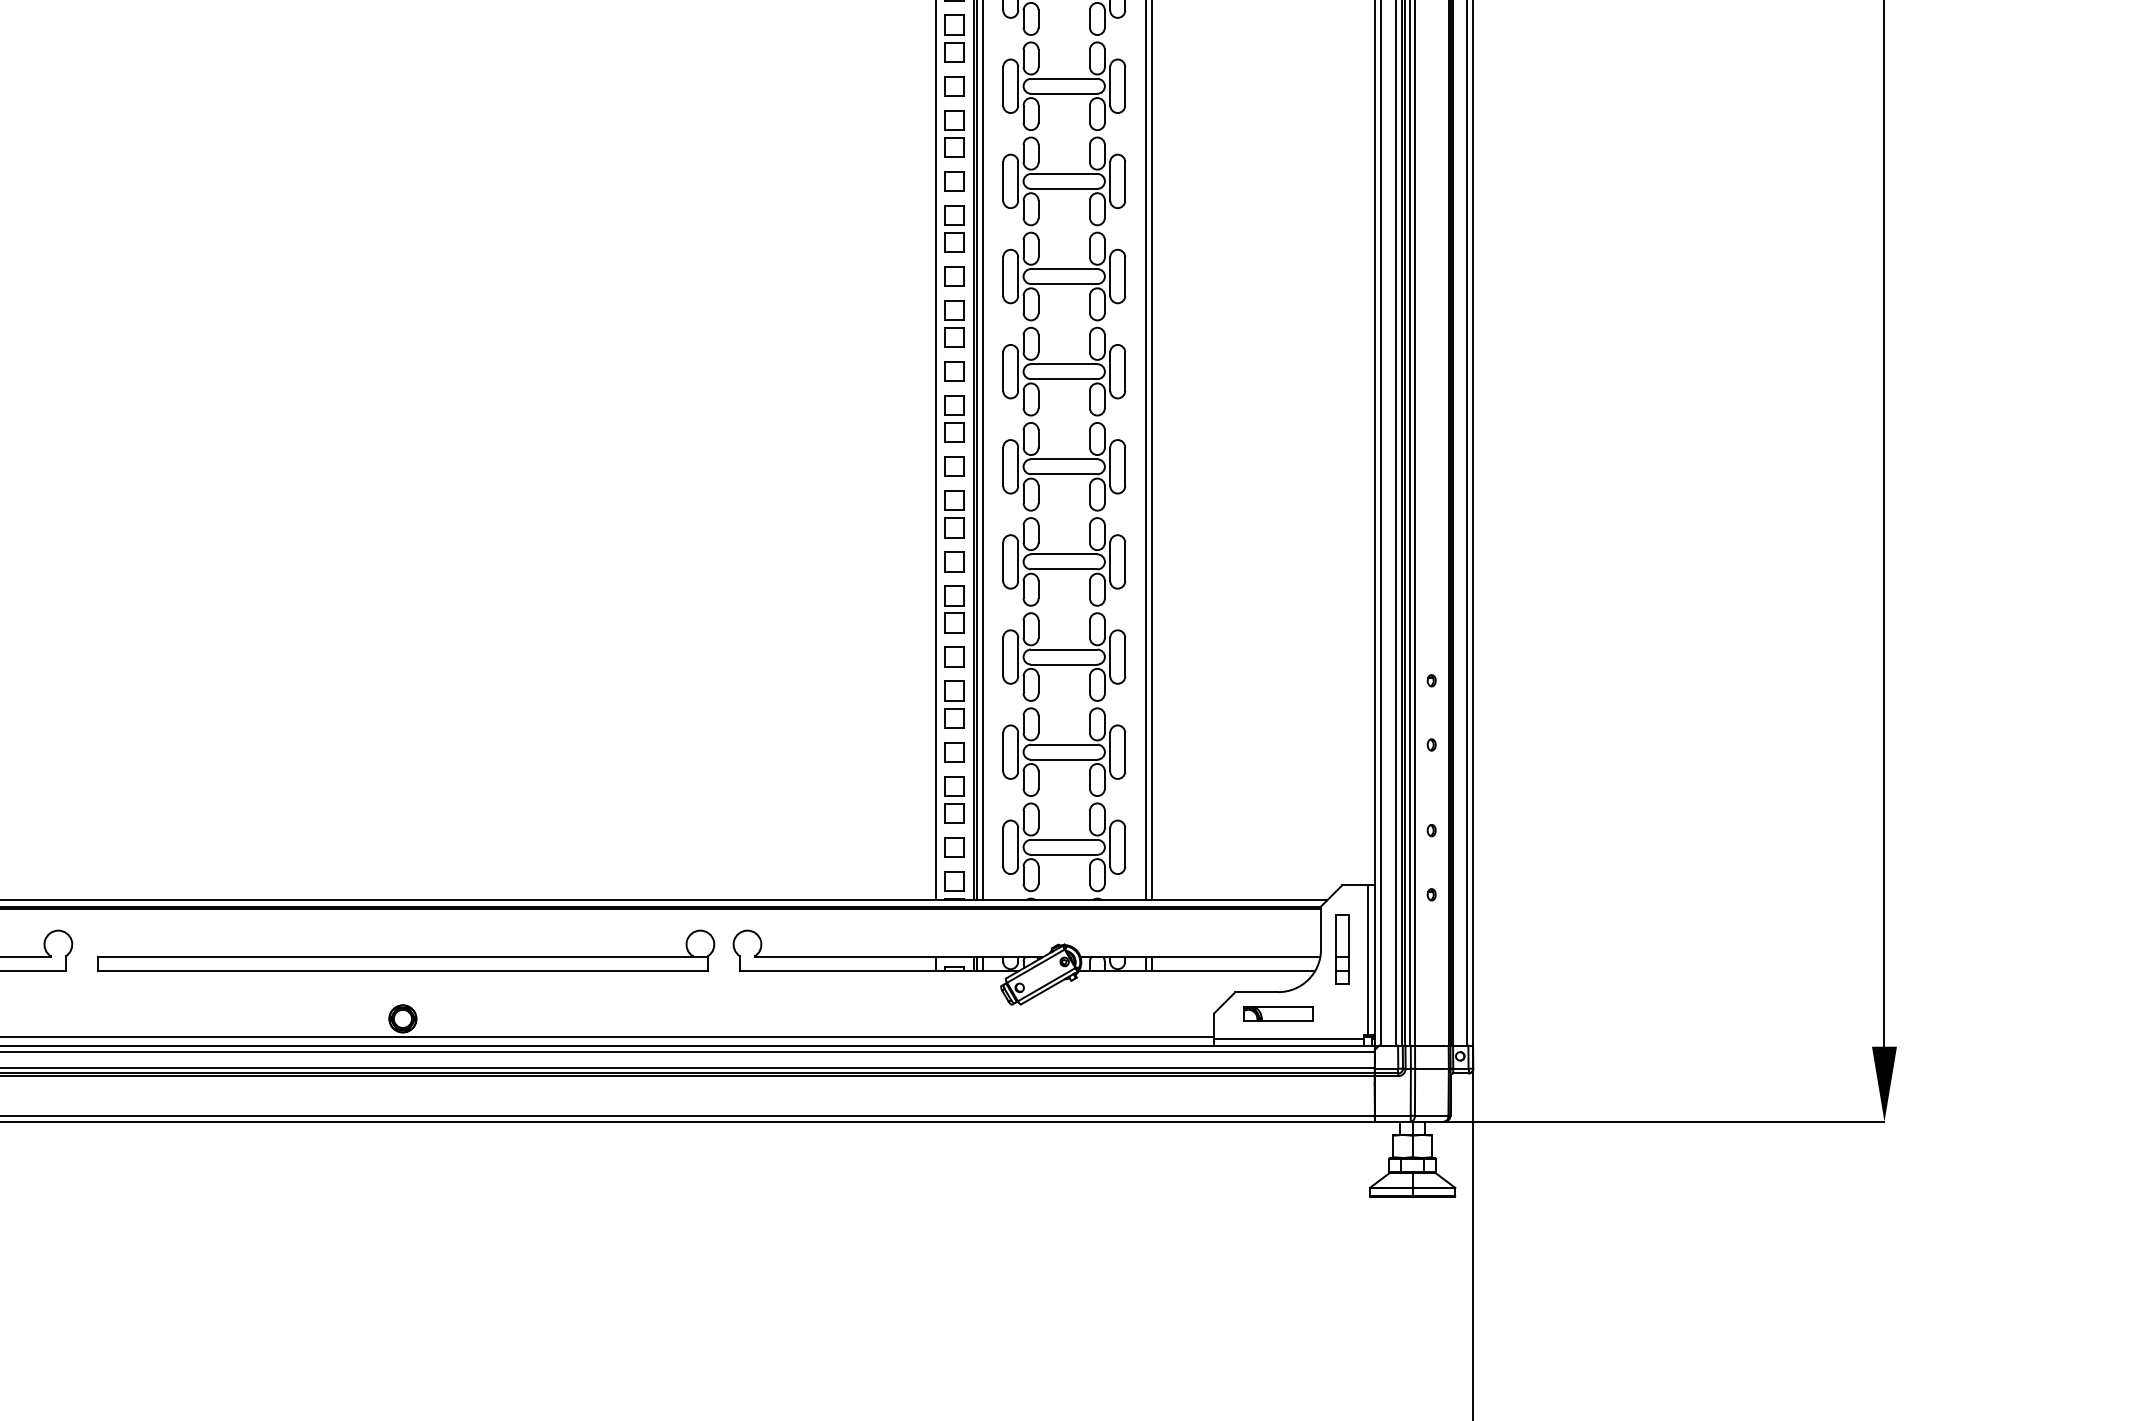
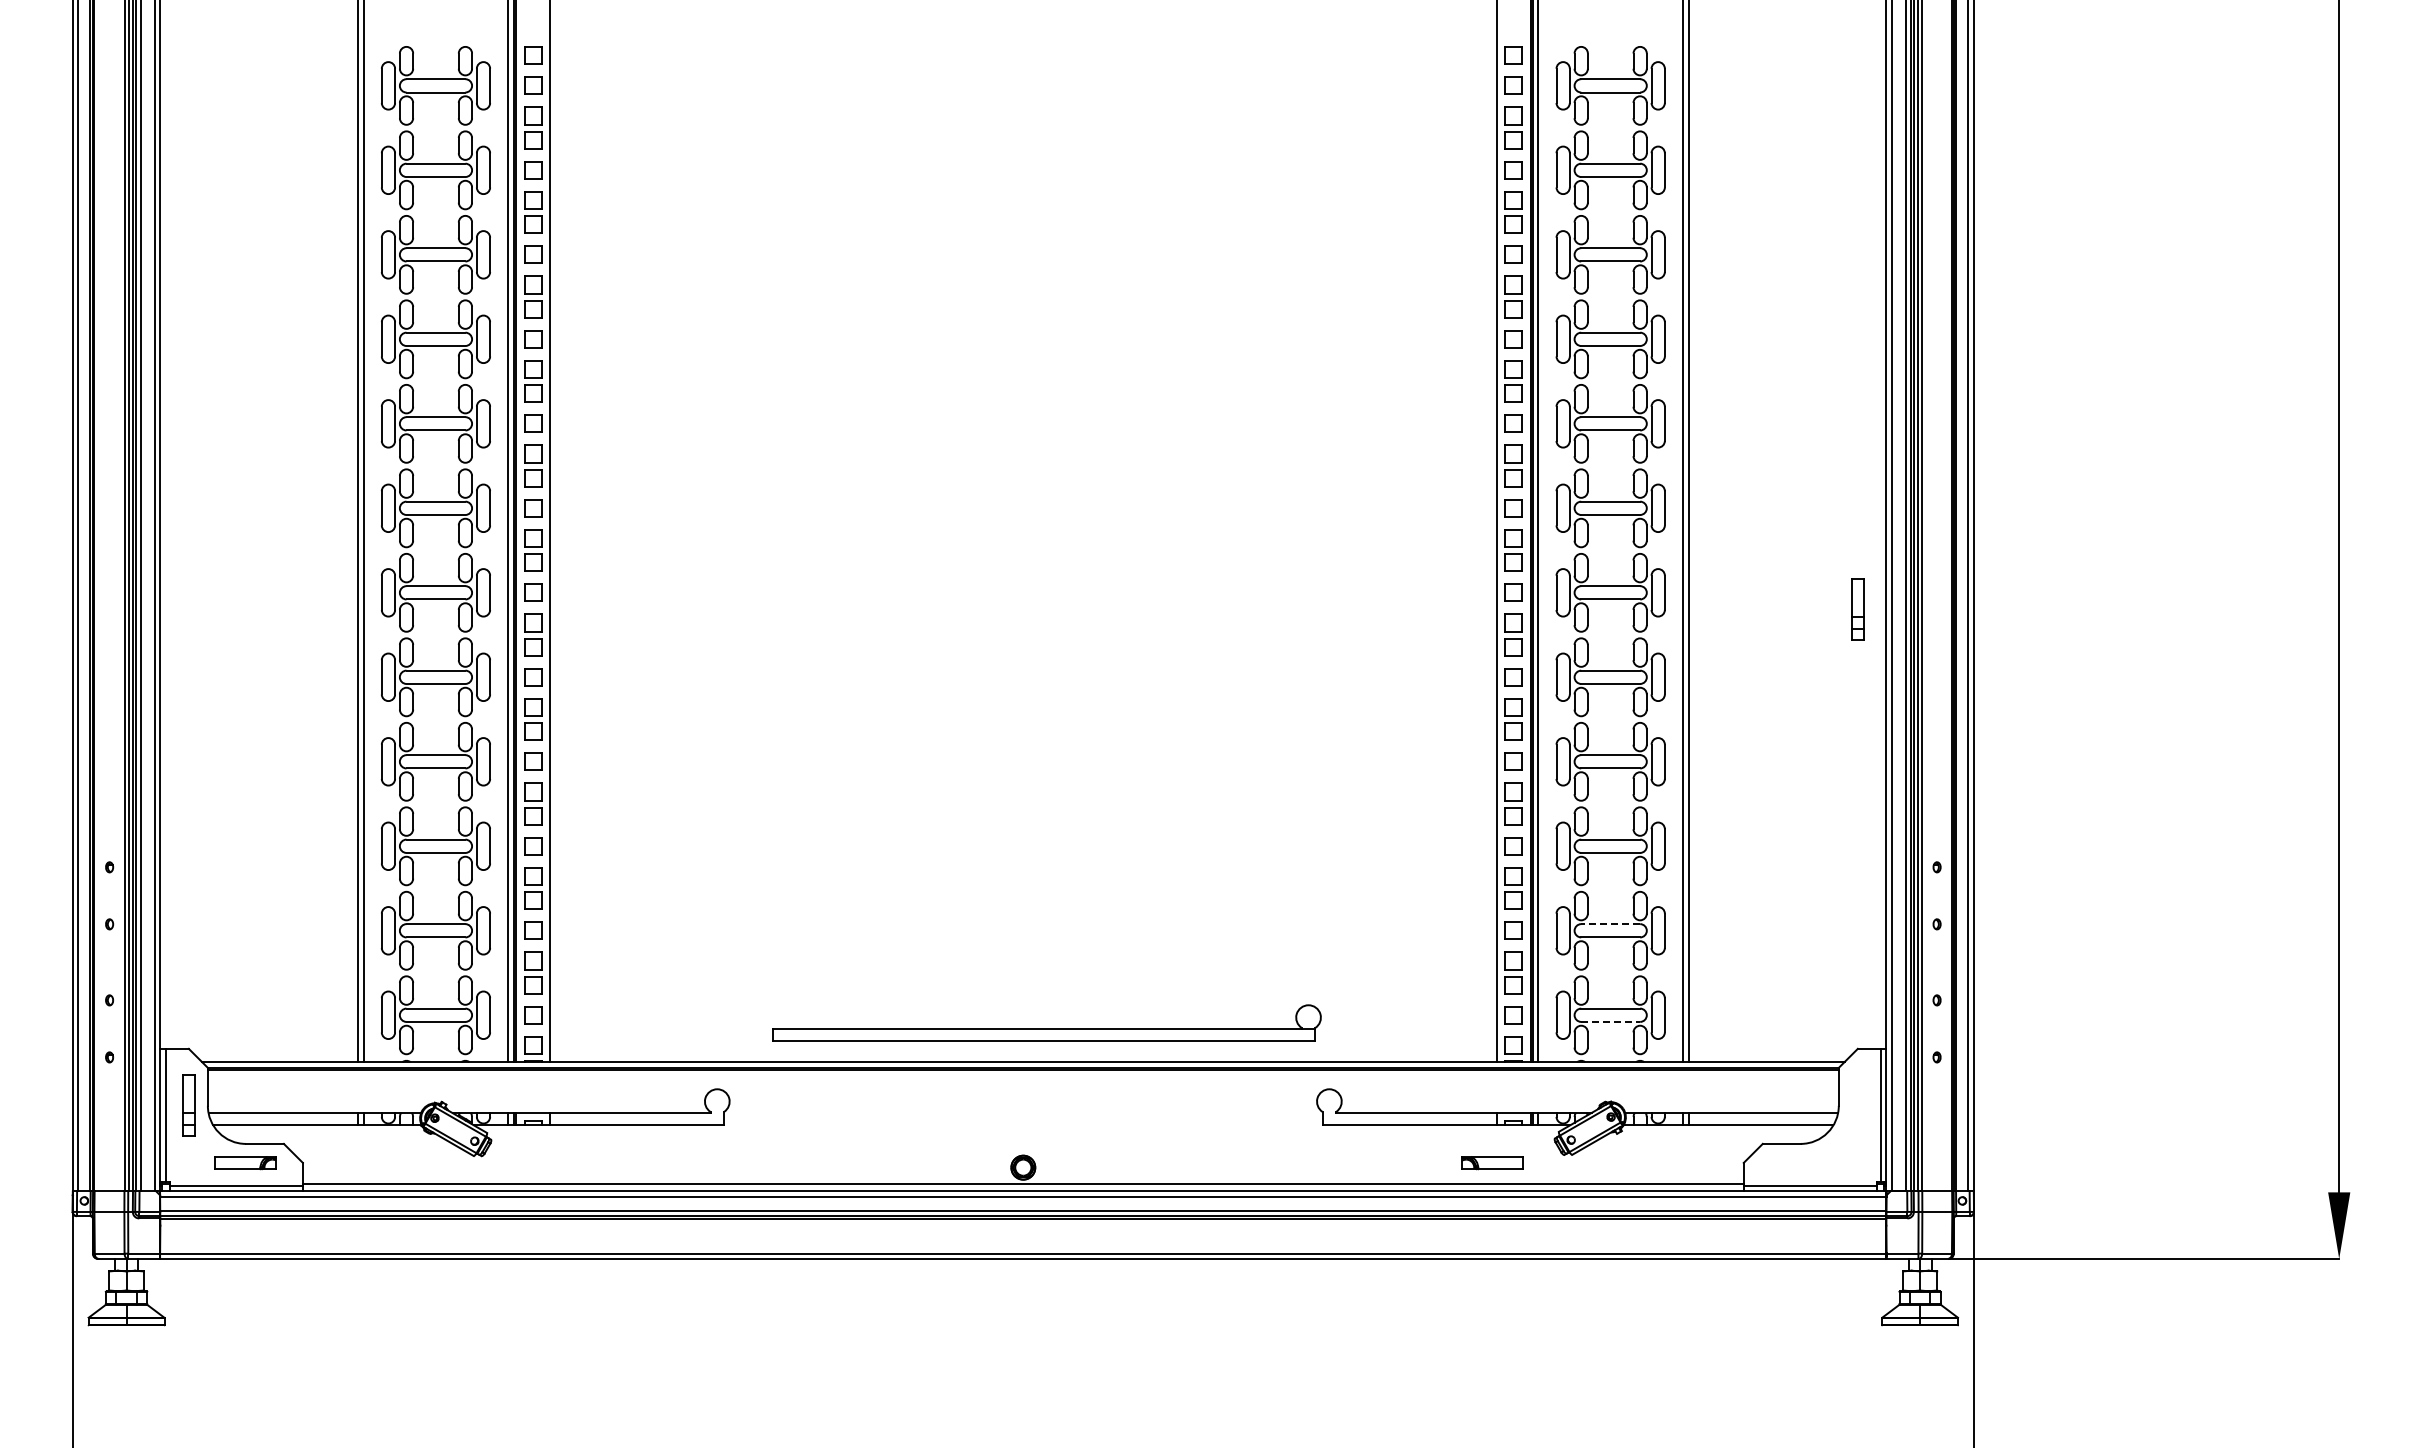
line: (1064, 745) -> (1610, 924), solid -> dashed
line: (1065, 854) -> (1611, 1021), solid -> dashed
part: (1342, 948) -> (1857, 609), moved
part: (405, 950) -> (1046, 1022), moved
part: (1277, 1014) -> (1492, 1163), moved

